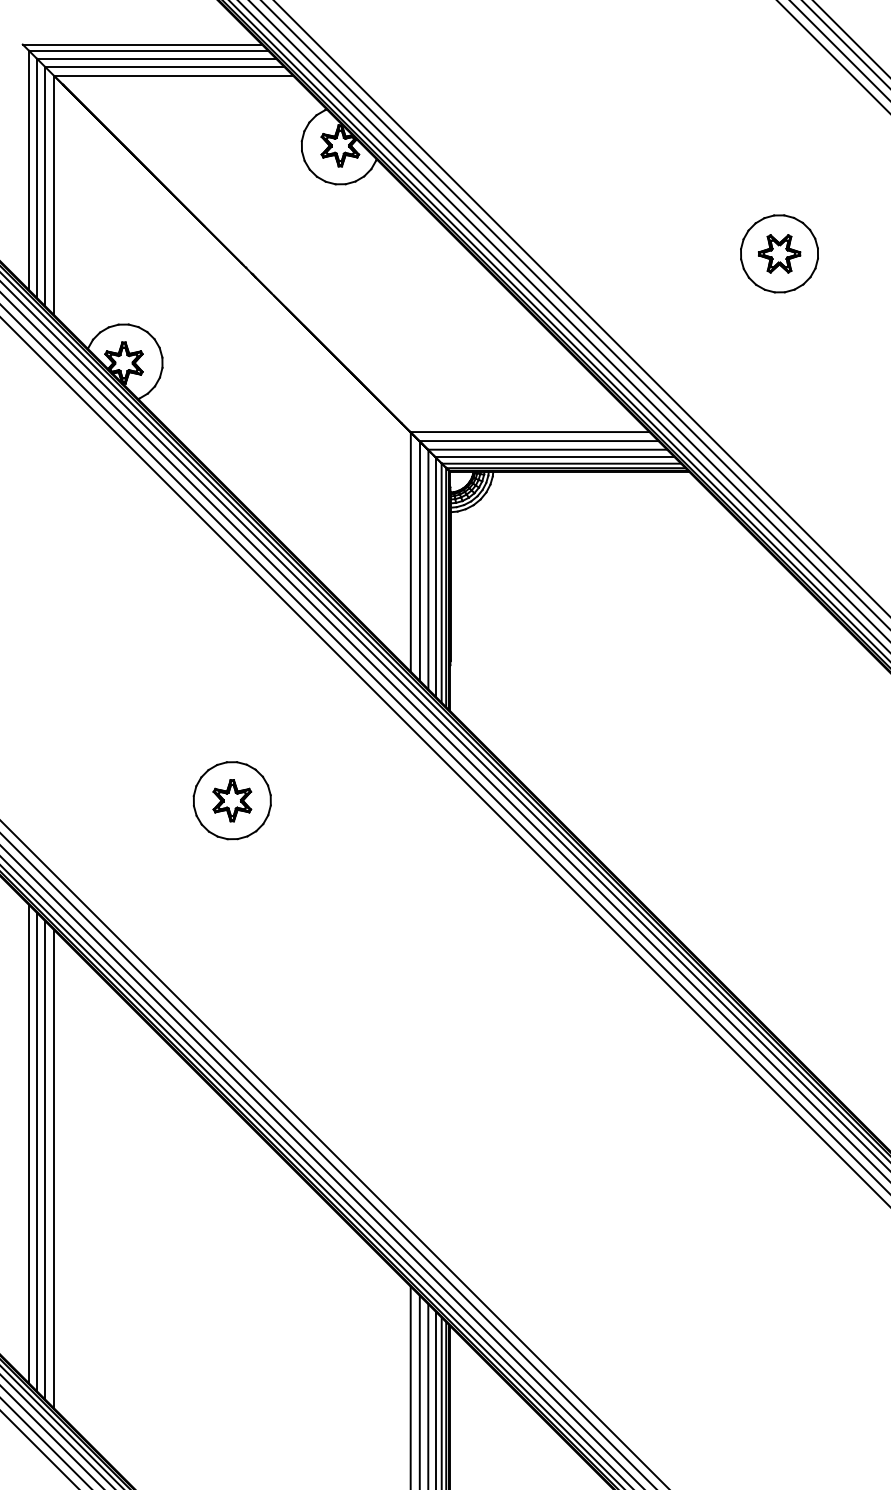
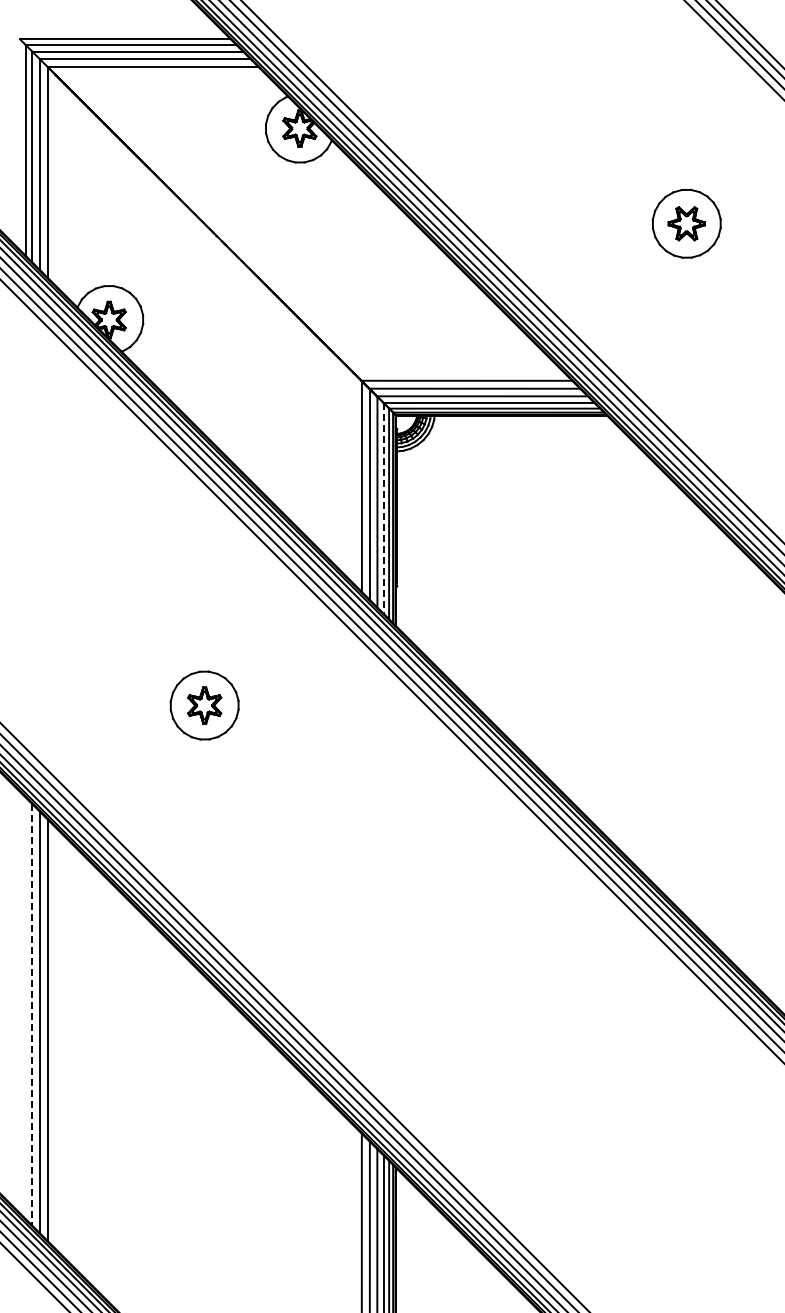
line: (435, 577) -> (383, 508), solid -> dashed
line: (28, 1143) -> (25, 1007), removed
line: (36, 1152) -> (32, 1015), solid -> dashed

